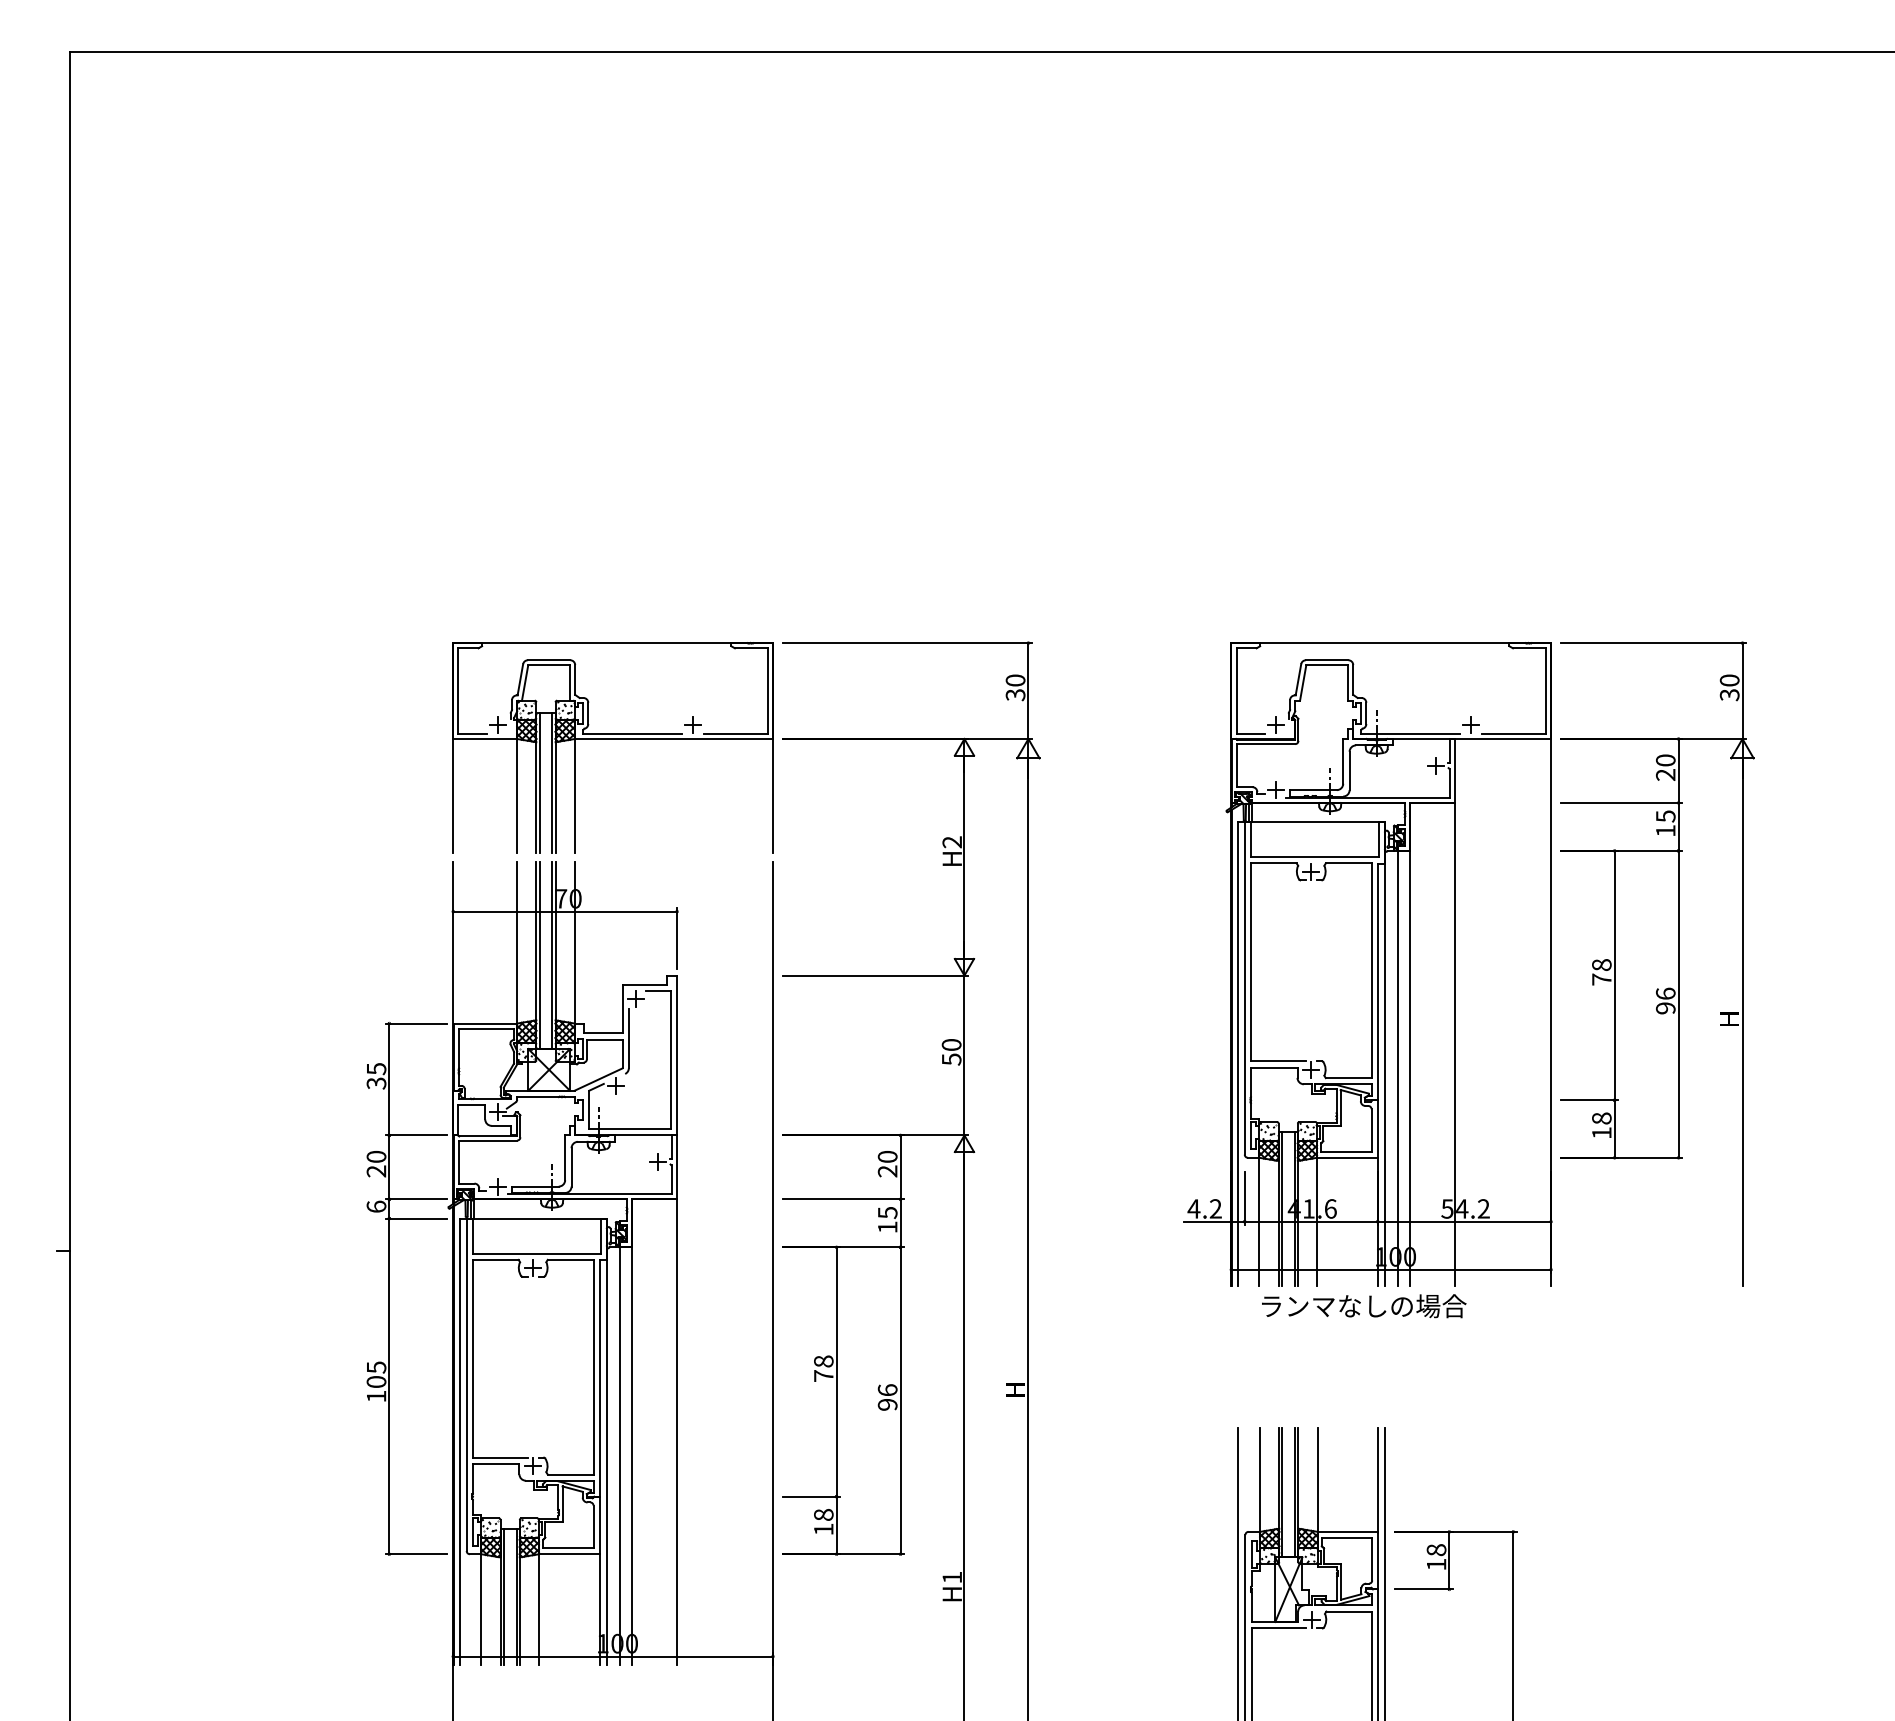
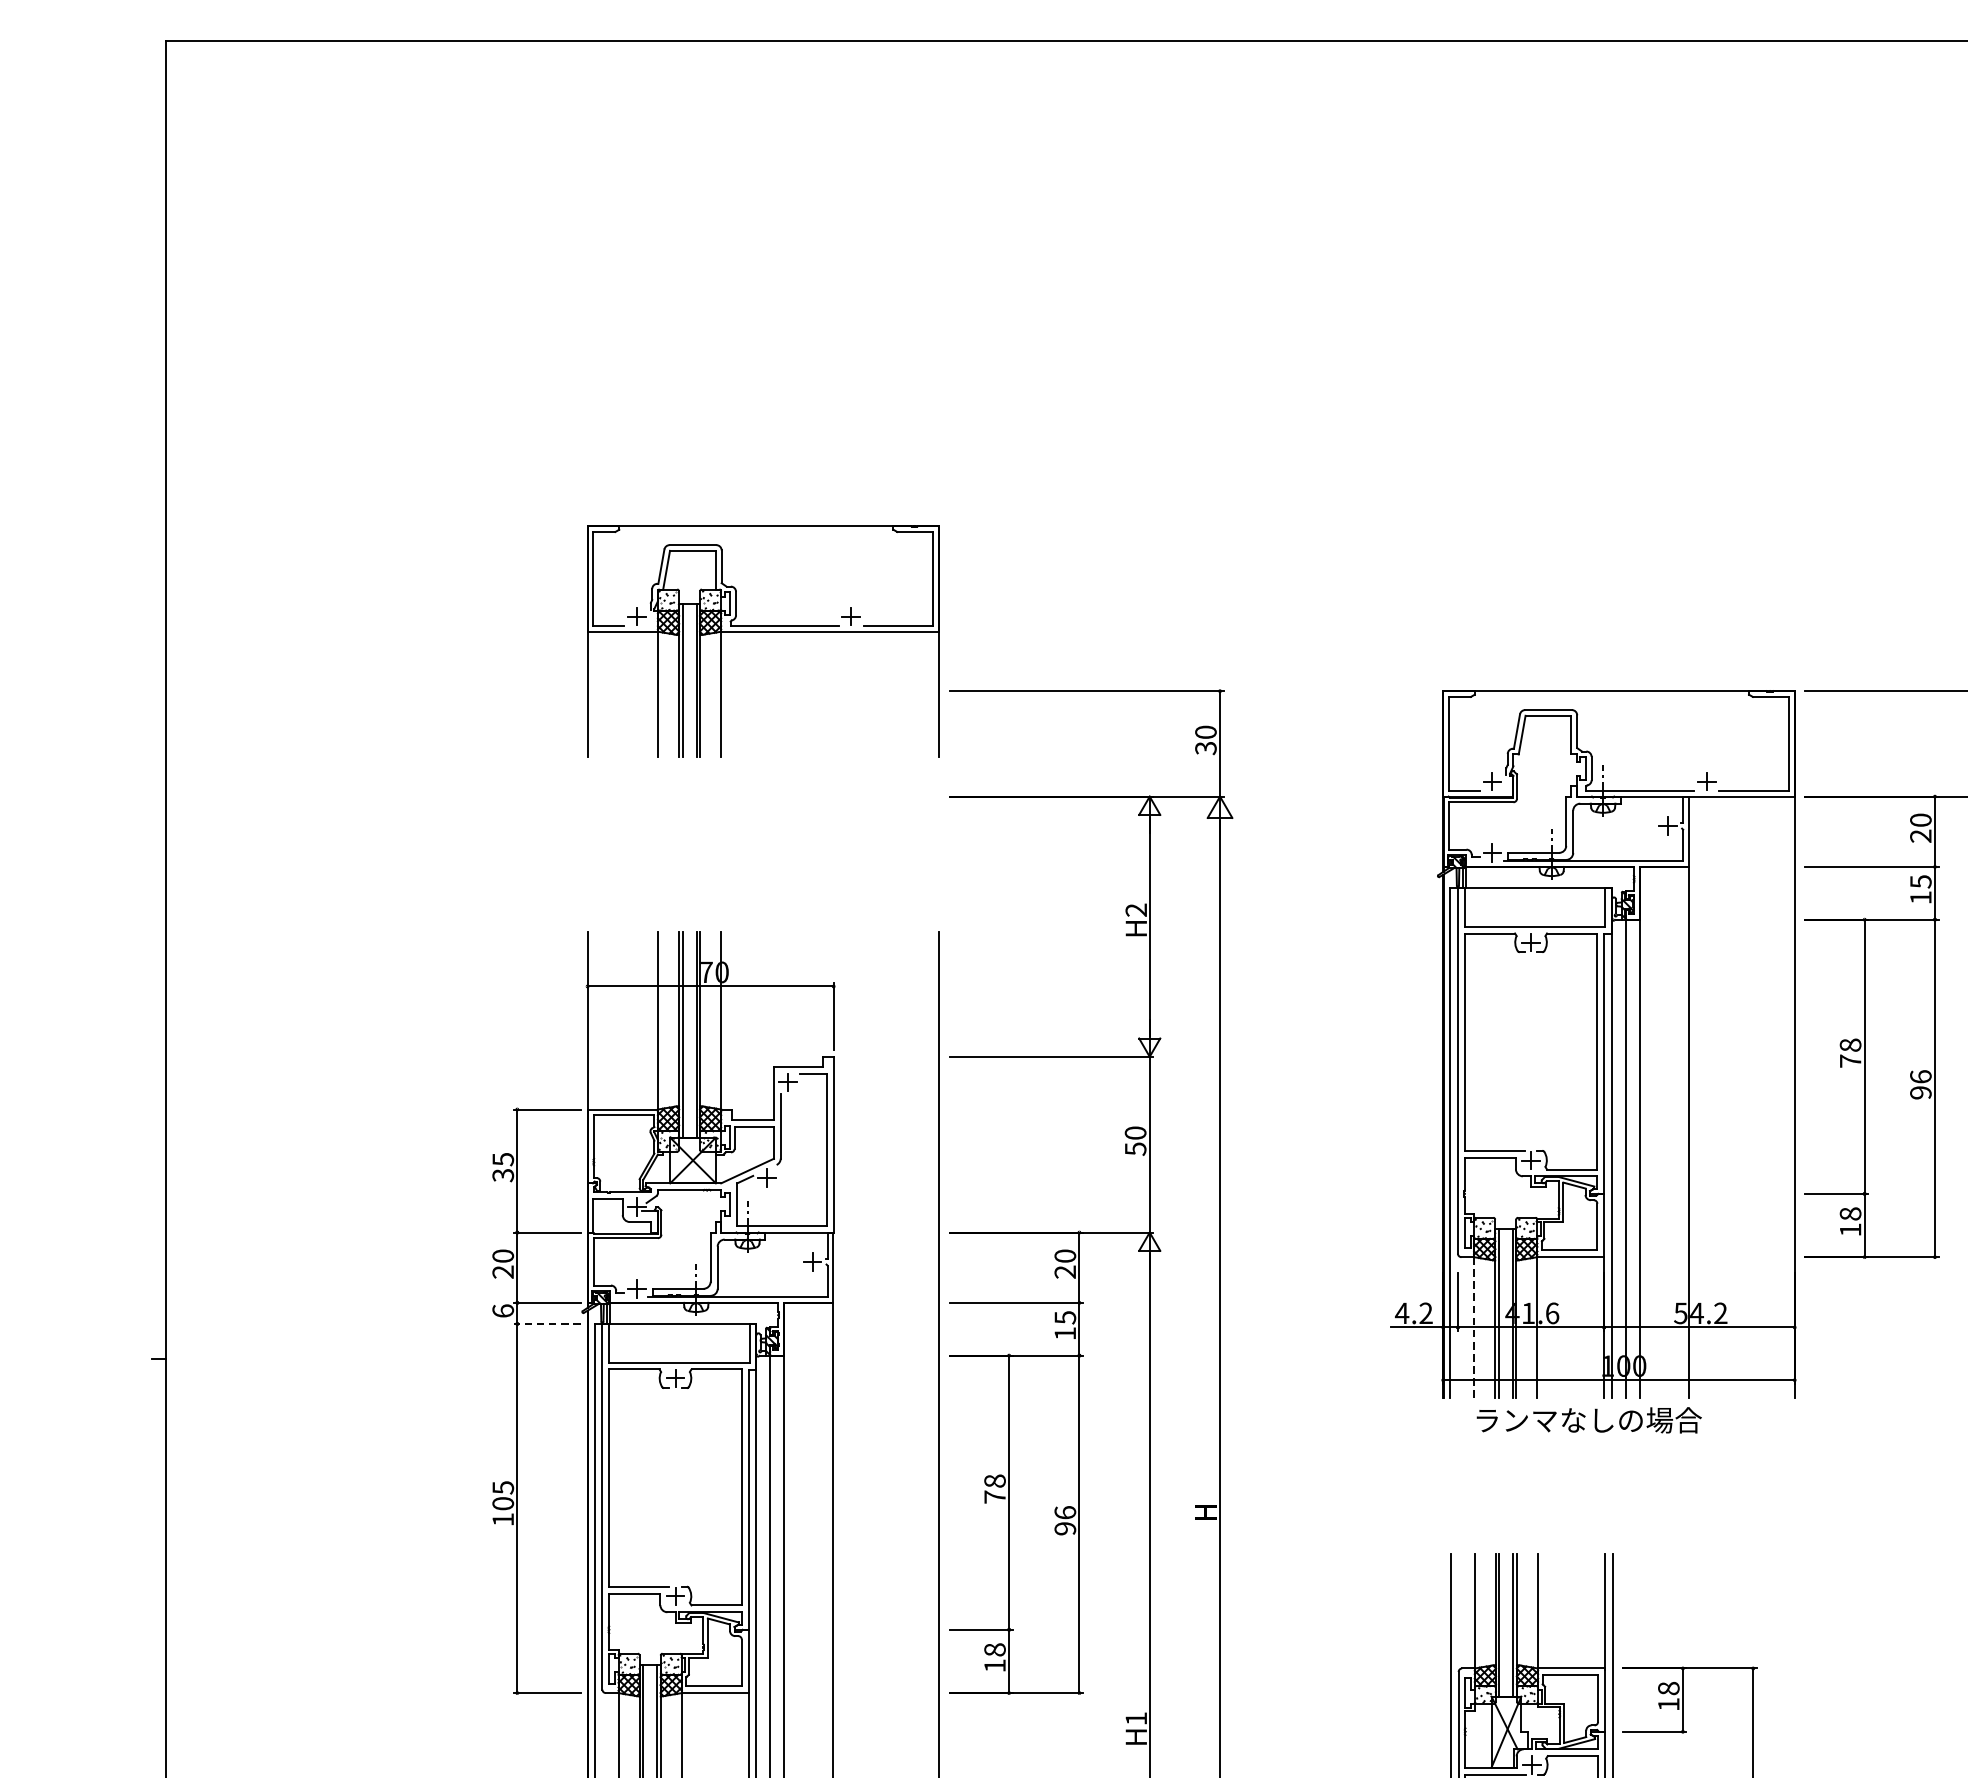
part: (612, 739) -> (762, 632), moved
line: (416, 1218) -> (547, 1323), solid -> dashed
line: (1259, 1221) -> (1474, 1327), solid -> dashed

